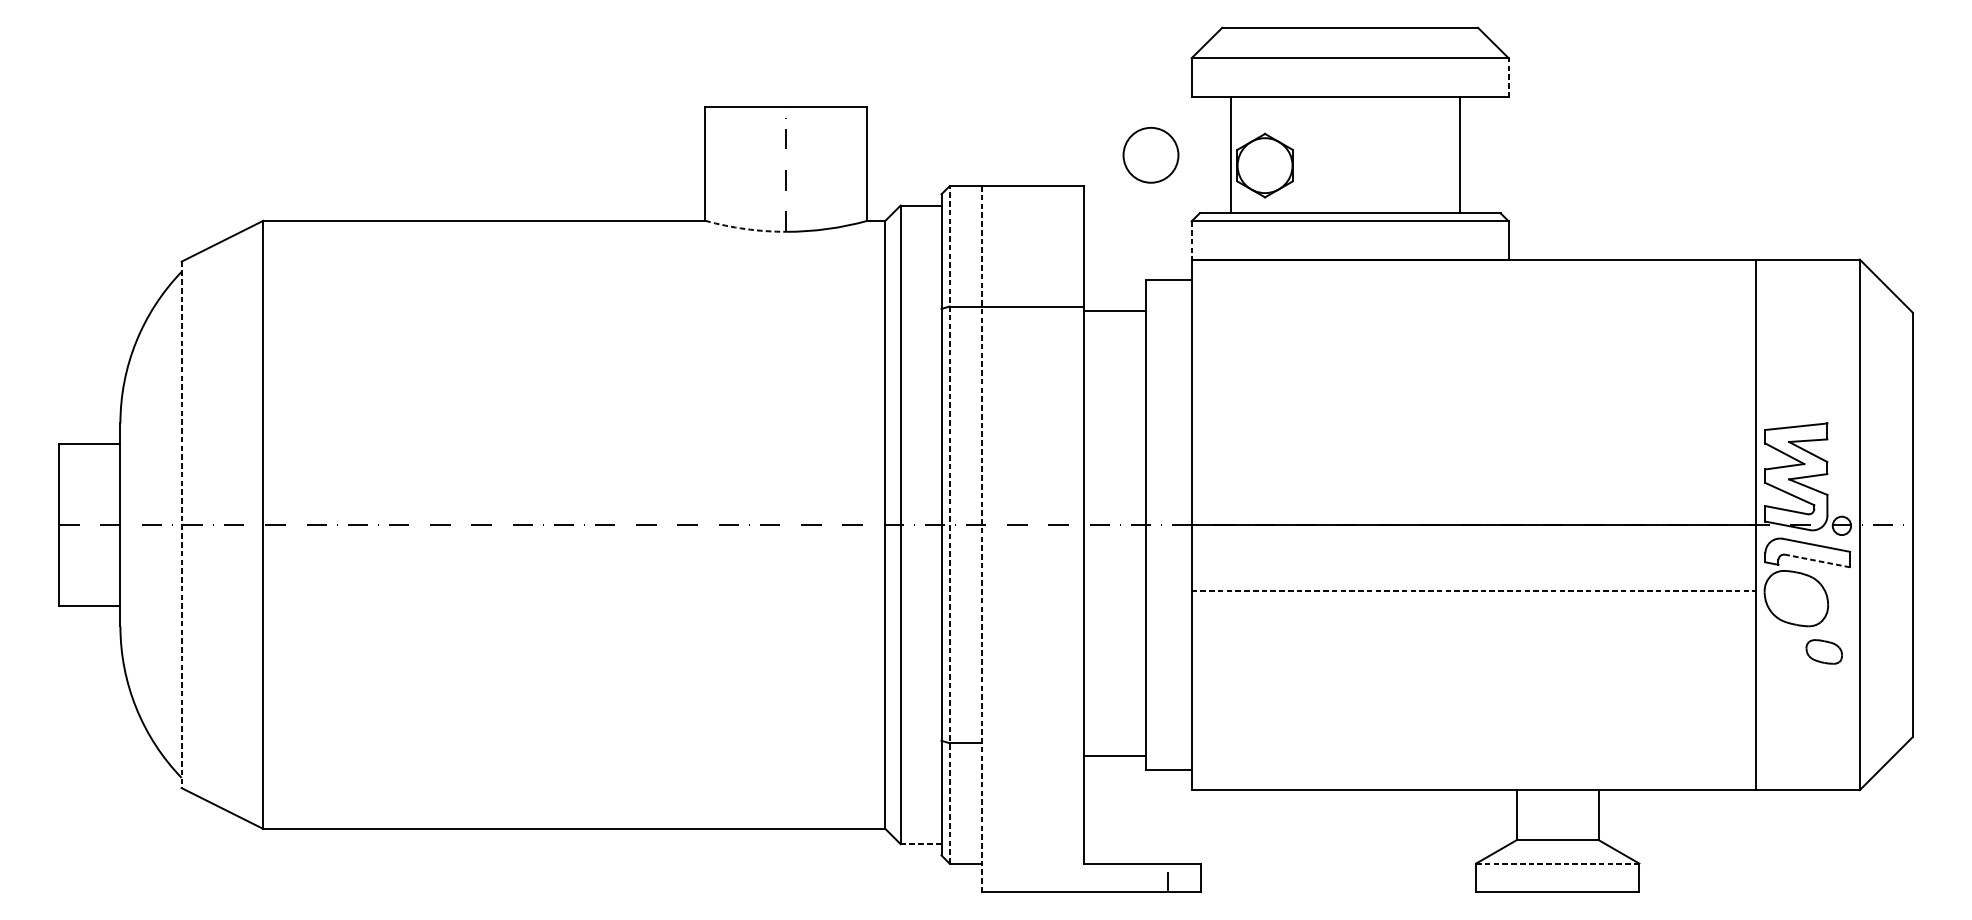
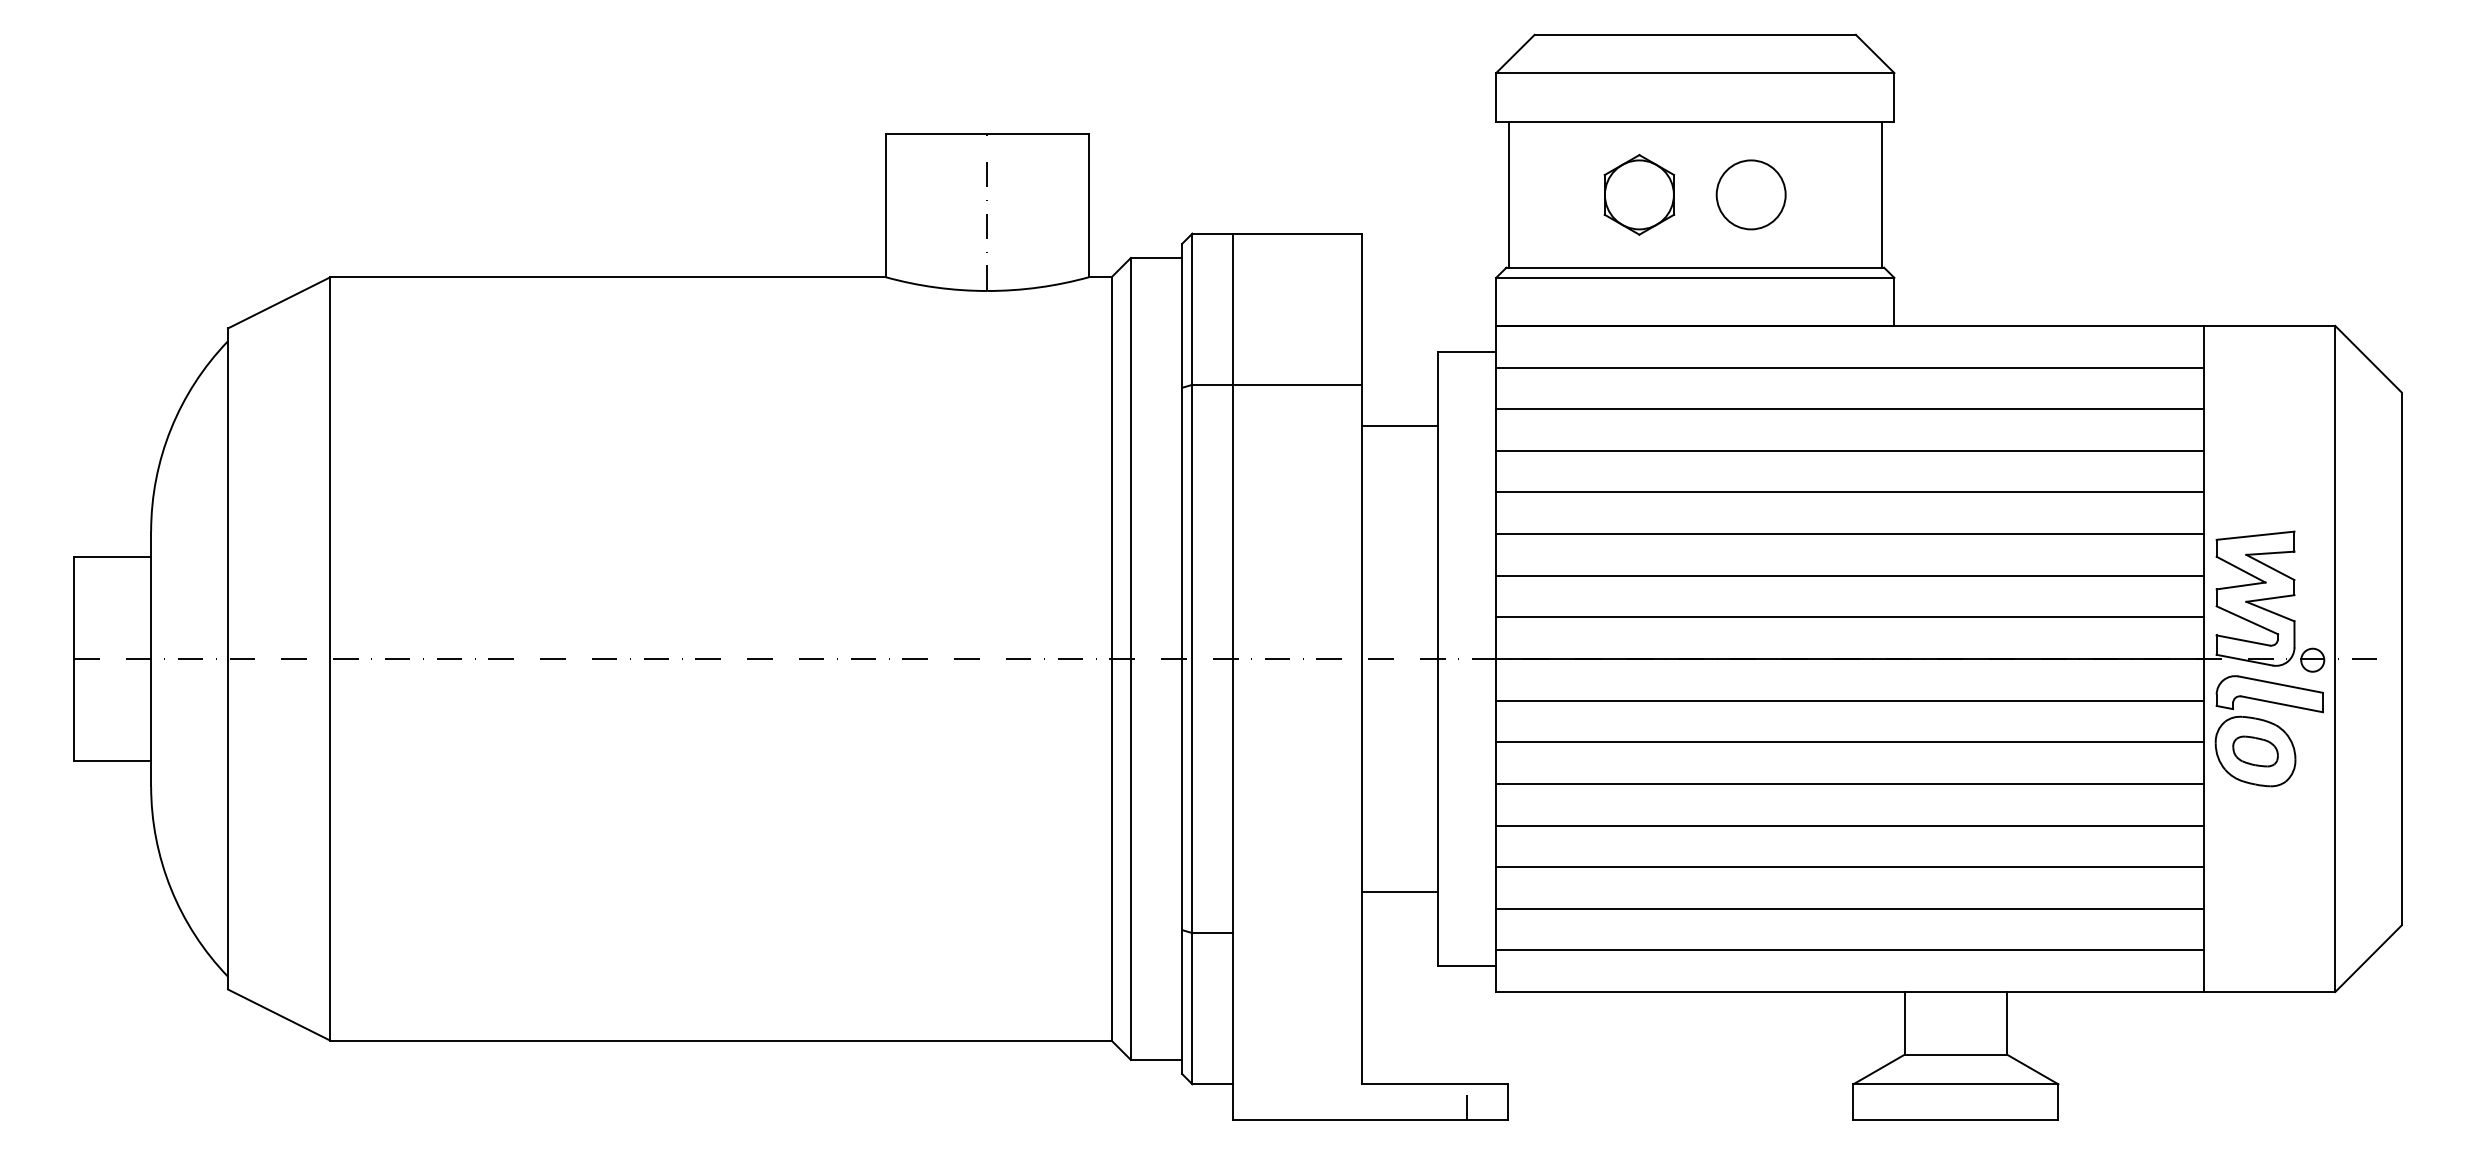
line: (1508, 77) -> (1894, 97), dashed -> solid
circle: (1150, 154) -> (1750, 194), moved
line: (1231, 154) -> (1509, 194), moved
line: (1459, 154) -> (1881, 194), moved
part: (1265, 165) -> (1639, 194), moved
arc: (745, 229) -> (936, 287), dashed -> solid
line: (1191, 240) -> (1496, 302), dashed -> solid
line: (1473, 292) -> (1850, 367), added
line: (1114, 310) -> (1399, 425), moved
line: (1473, 326) -> (1850, 409), added
line: (1473, 358) -> (1850, 450), added
line: (1473, 392) -> (1850, 492), added
line: (1473, 425) -> (1850, 534), added
line: (1473, 458) -> (1850, 575), added
line: (1473, 491) -> (1850, 617), added
line: (182, 524) -> (228, 658), dashed -> solid
line: (949, 524) -> (1192, 658), dashed -> solid
line: (982, 539) -> (1233, 677), dashed -> solid
line: (1473, 557) -> (1850, 700), added
line: (1817, 561) -> (2282, 704), dashed -> solid
line: (1473, 591) -> (1850, 742), dashed -> solid
line: (1473, 624) -> (1850, 783), added
part: (1824, 651) -> (2255, 751), moved
line: (1473, 657) -> (1850, 825), added
line: (1473, 690) -> (1850, 867), added
line: (1473, 723) -> (1850, 908), added
line: (1114, 756) -> (1399, 892), moved
line: (1473, 757) -> (1850, 950), added
line: (921, 843) -> (1156, 1059), dashed -> solid
line: (1558, 863) -> (1956, 1084), dashed -> solid

